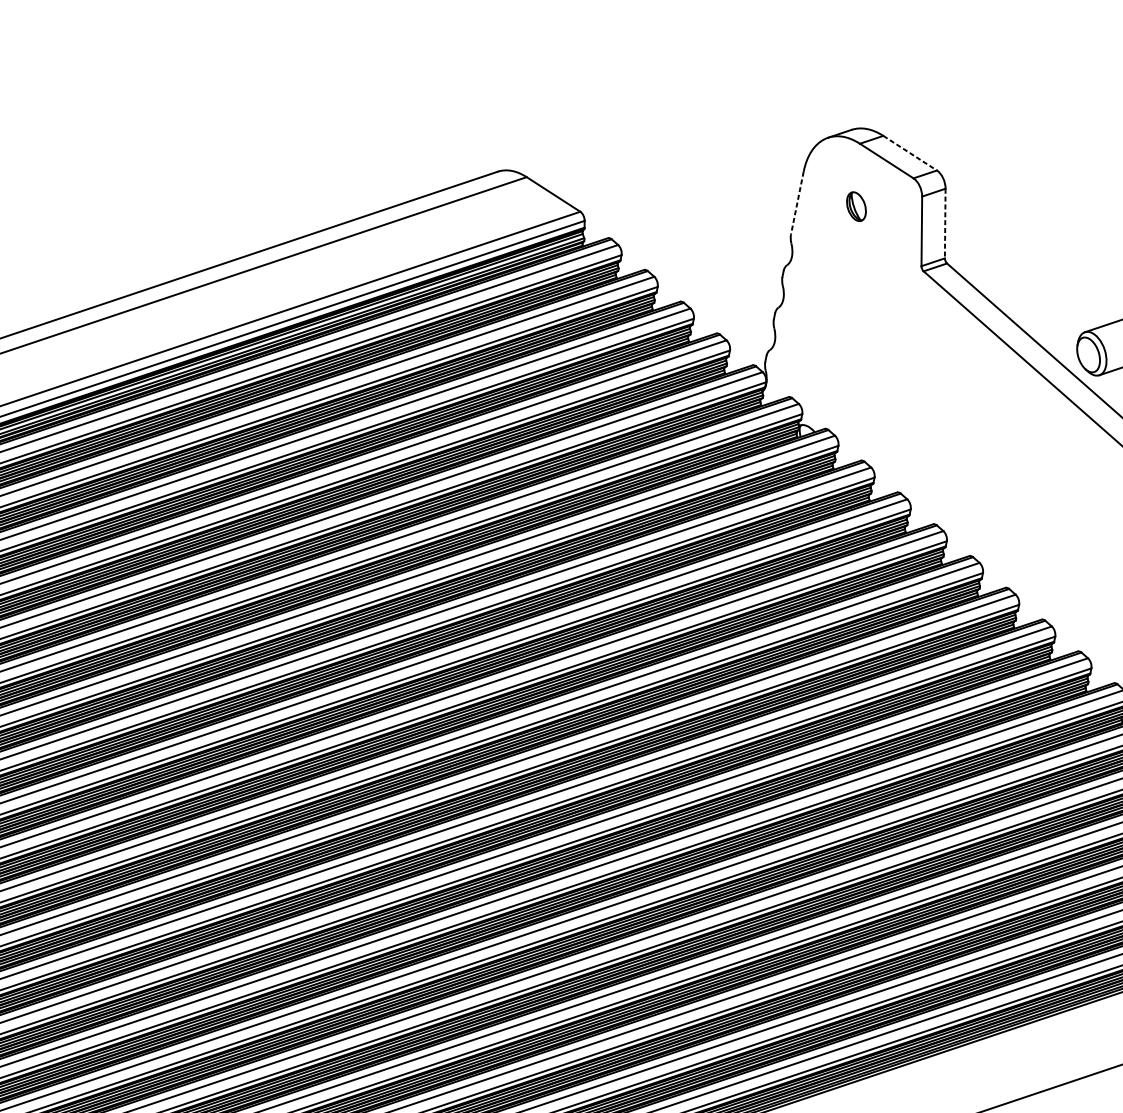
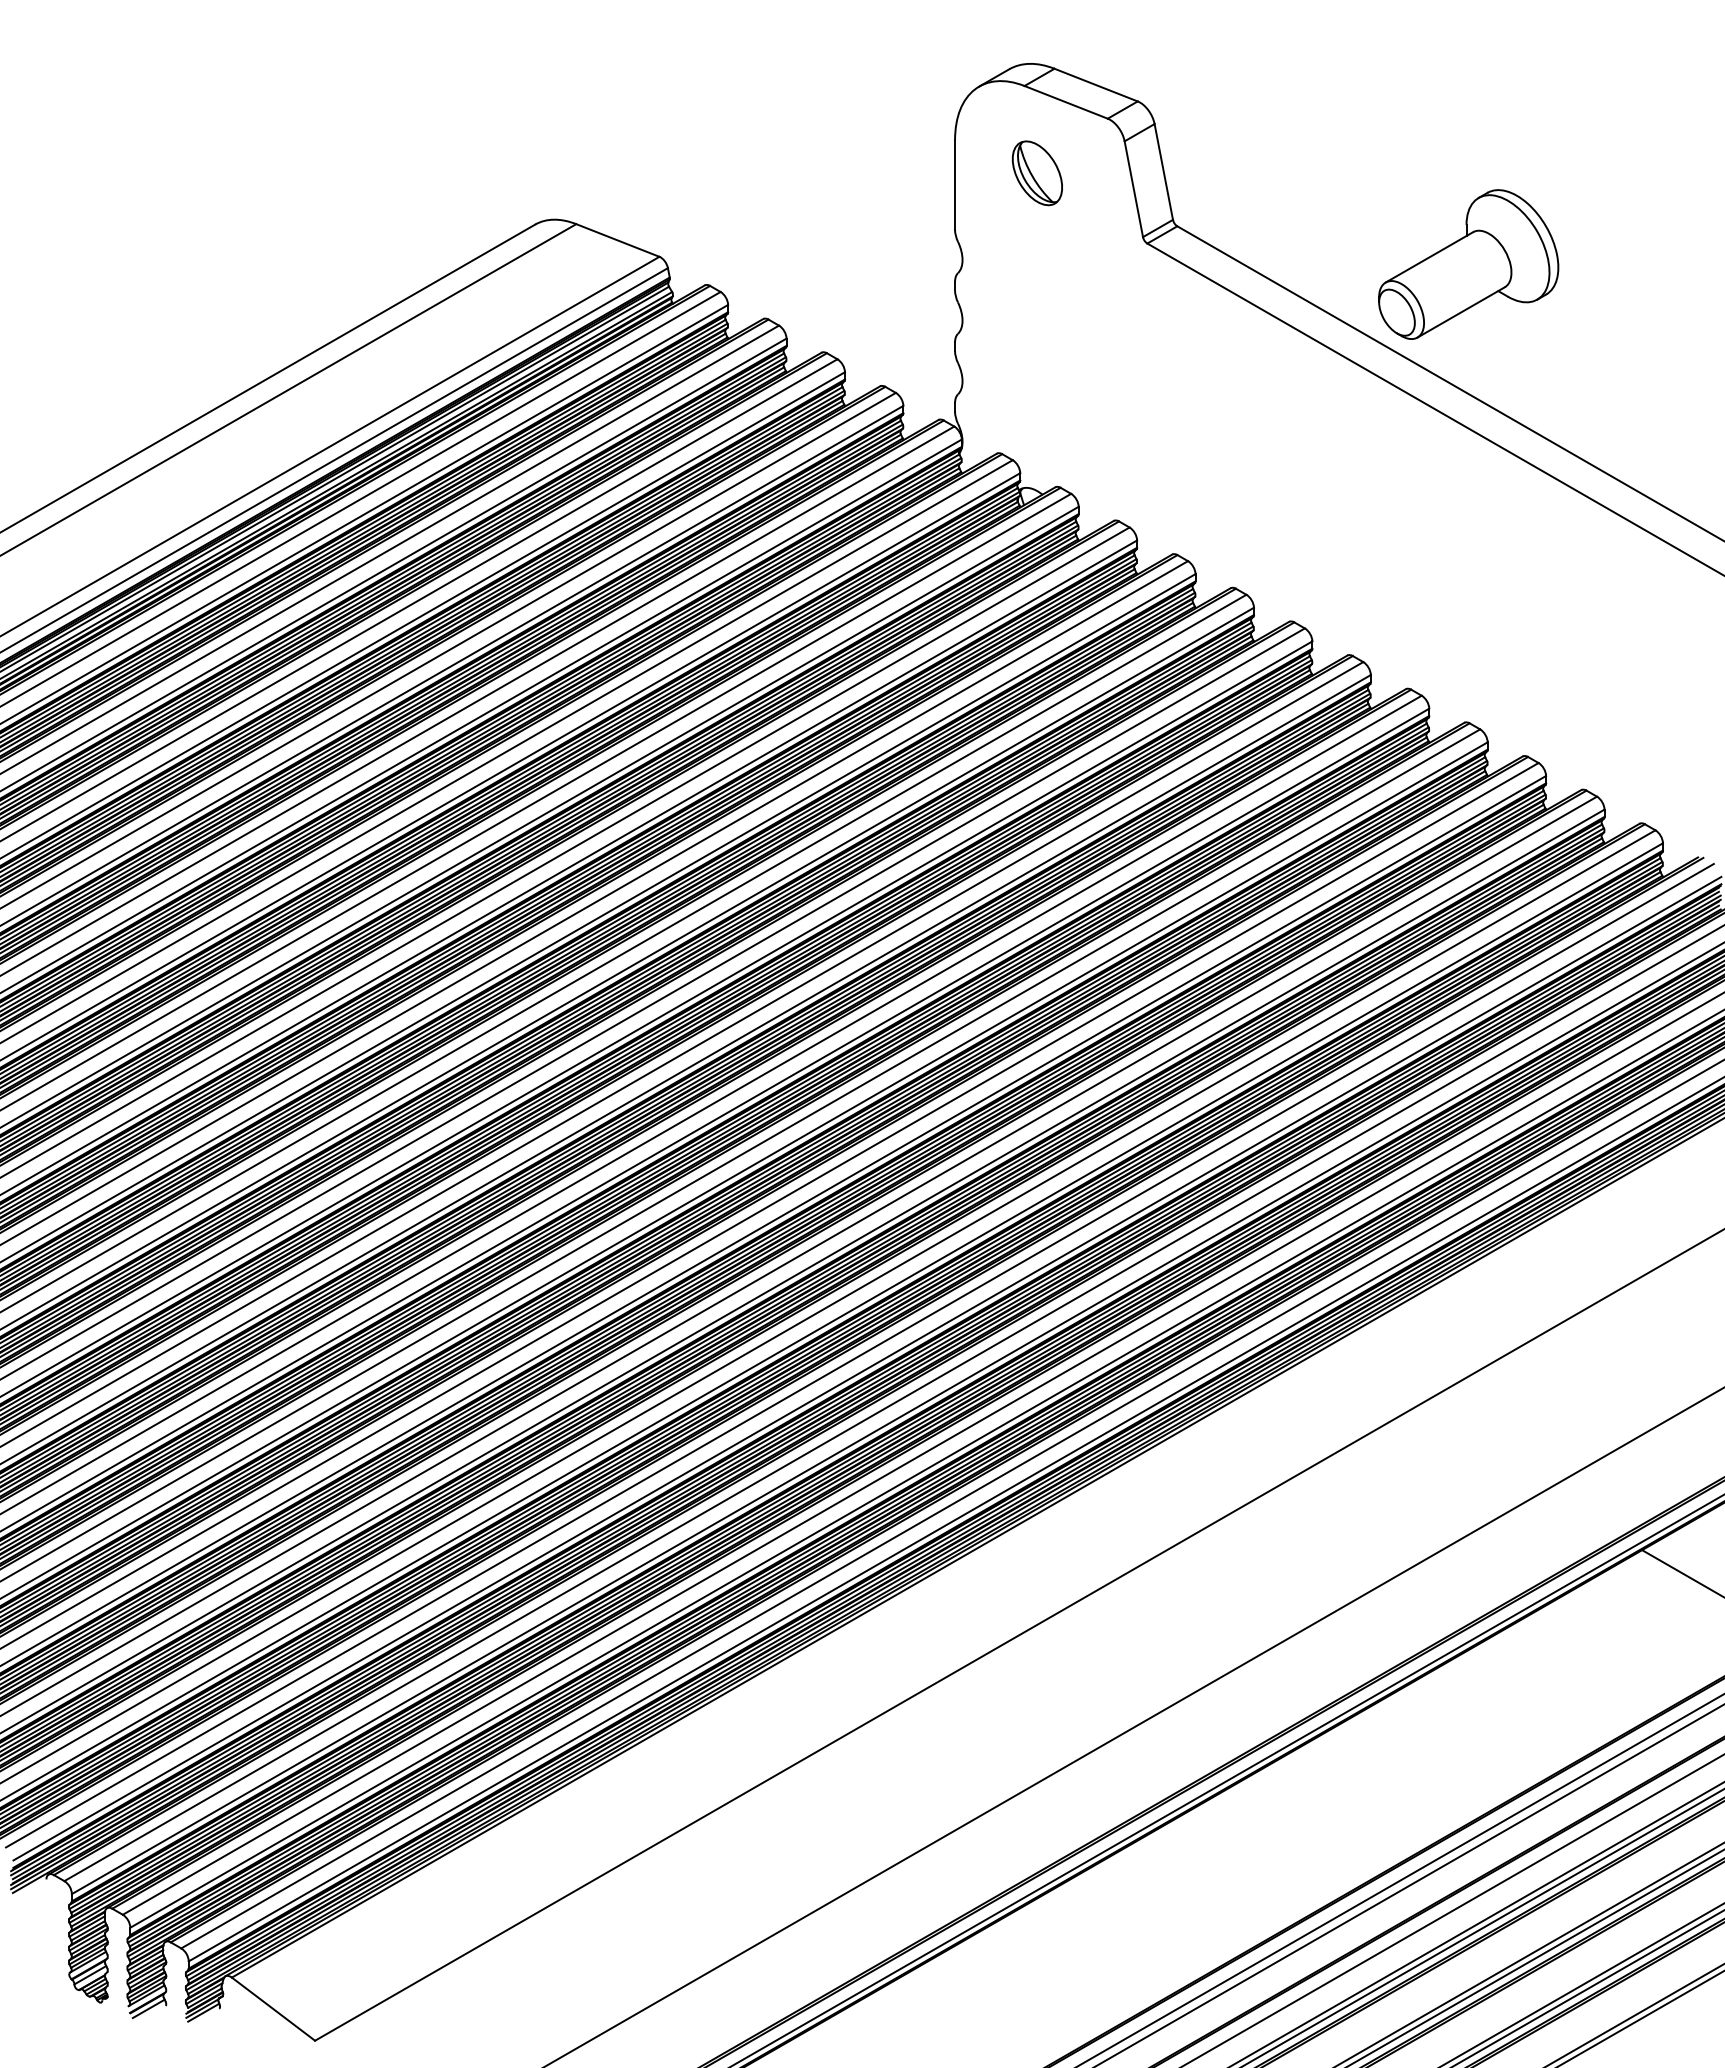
line: (910, 153) -> (1096, 85), dashed -> solid
line: (797, 202) -> (955, 184), dashed -> solid
part: (855, 206) -> (1036, 173), size x1.67
line: (945, 223) -> (1163, 171), dashed -> solid

